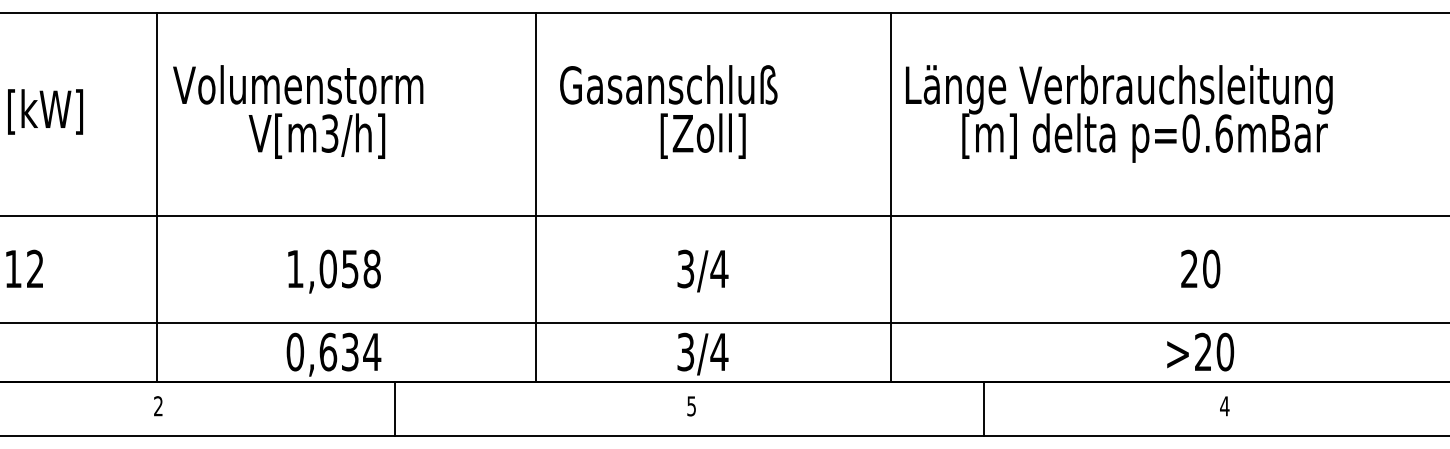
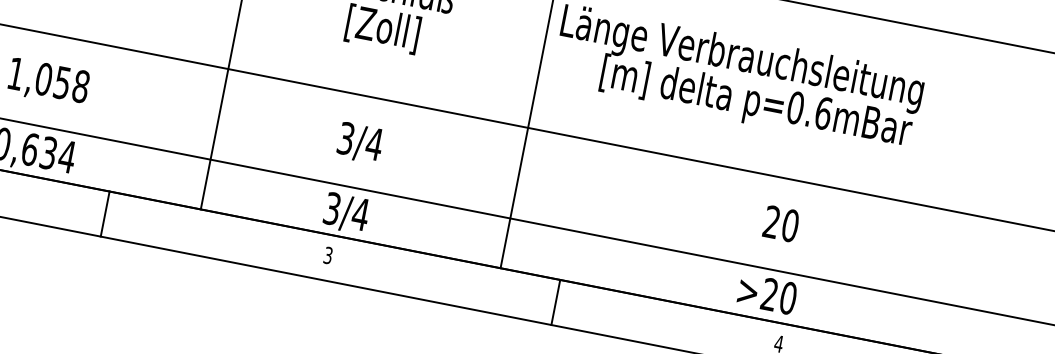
text: (691, 405) -> (328, 254), 5 -> 3
line: (395, 408) -> (105, 213), moved
line: (984, 408) -> (556, 302), moved

